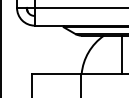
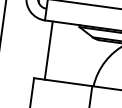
line: (41, 49) -> (49, 50), added

